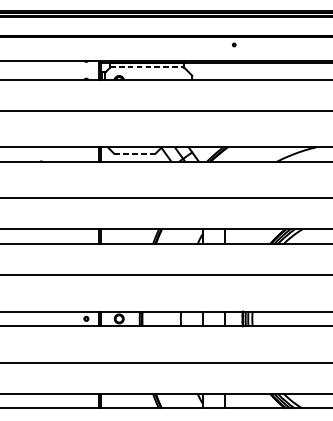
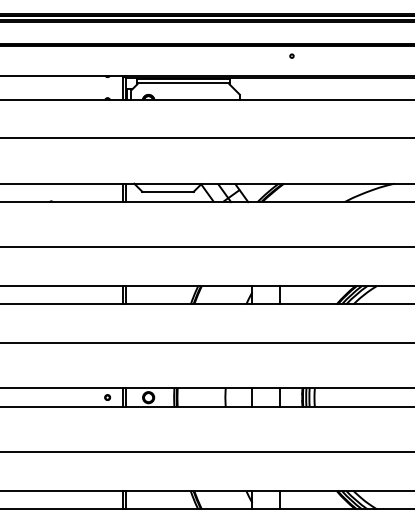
line: (147, 66) -> (183, 83), dashed -> solid
line: (135, 153) -> (168, 191), dashed -> solid

